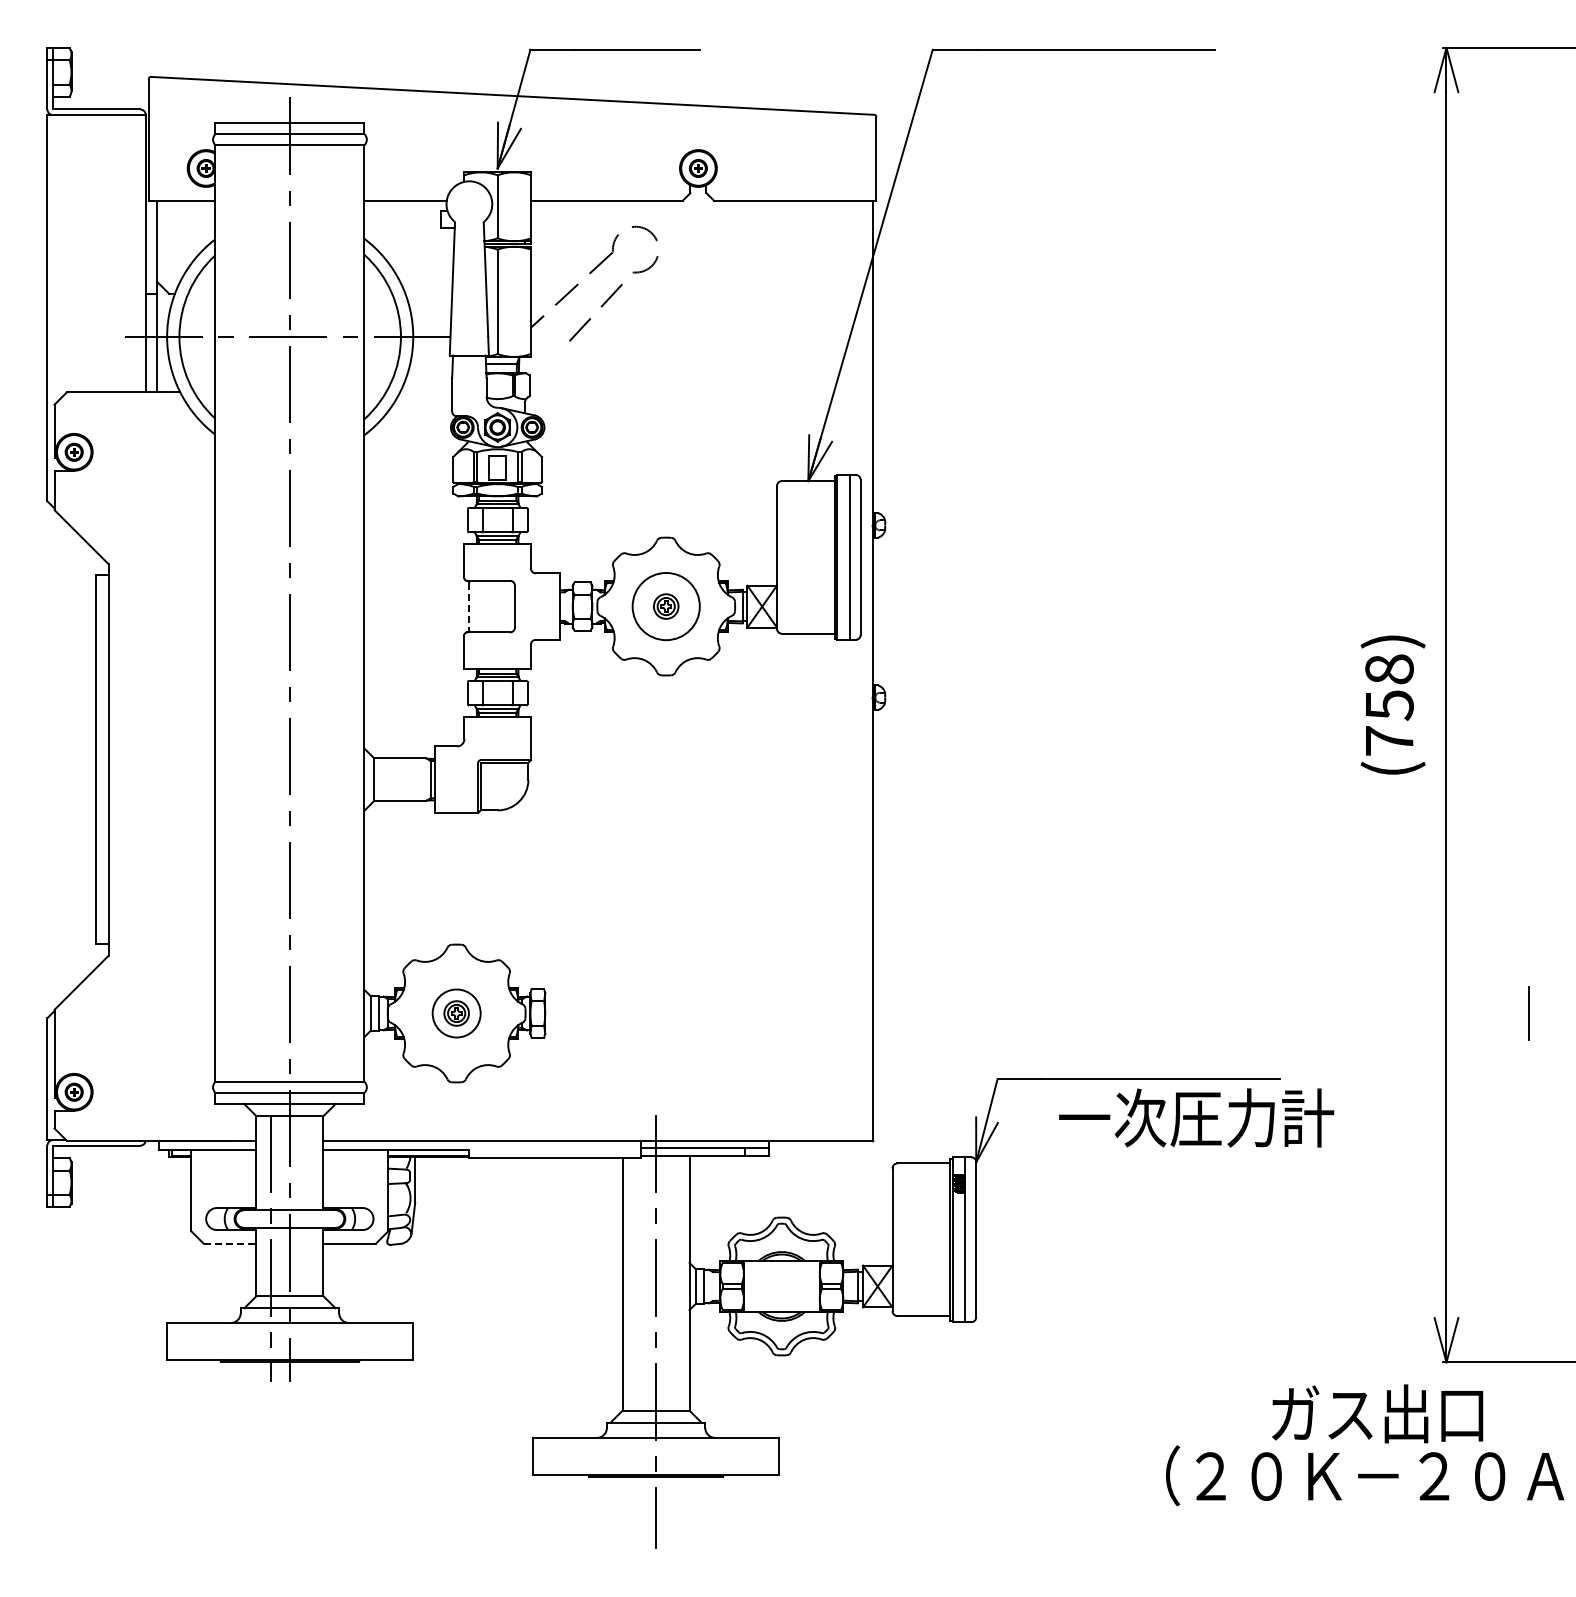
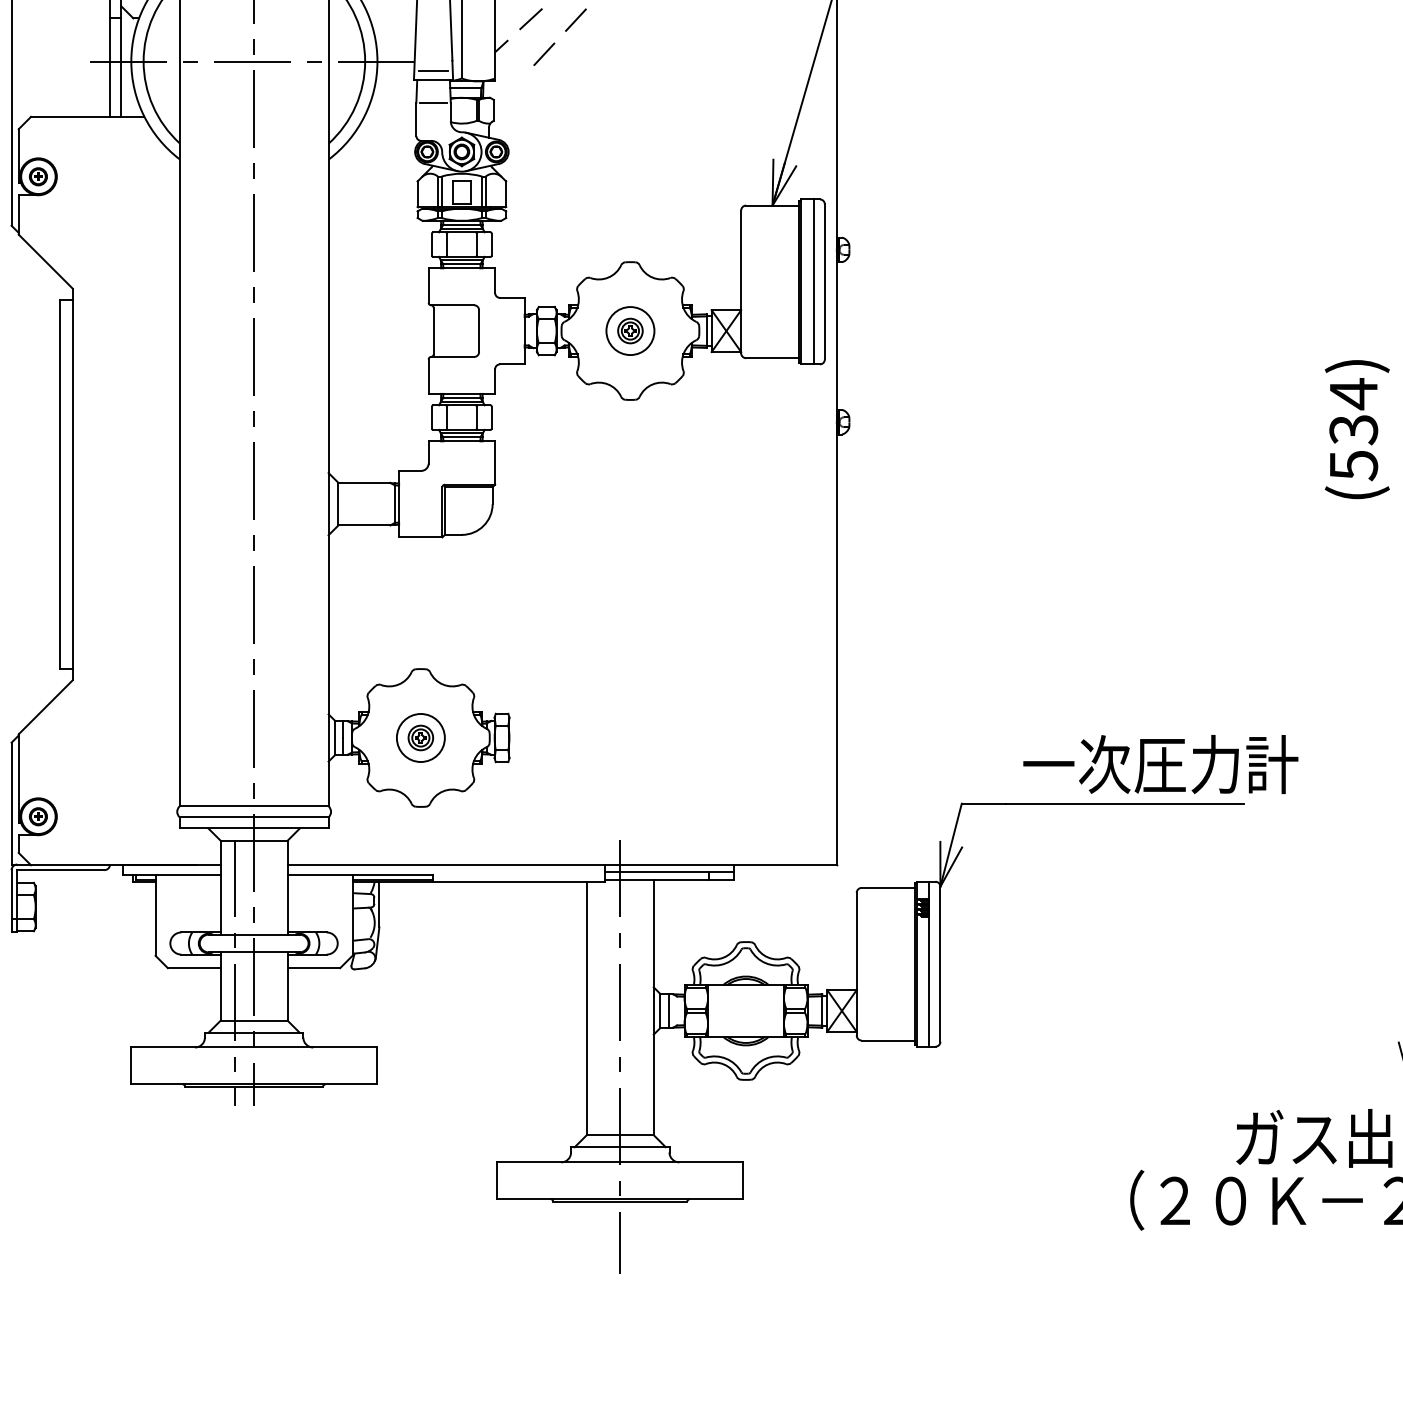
line: (469, 346) -> (433, 70), added
line: (469, 378) -> (433, 102), added
circle: (666, 606) -> (630, 330), size x0.71
line: (469, 607) -> (433, 331), dashed -> solid
text: (1389, 704) -> (1353, 428), (758) -> (534)
text: (1196, 1117) -> (1160, 763), moved
line: (230, 1243) -> (194, 967), dashed -> solid

